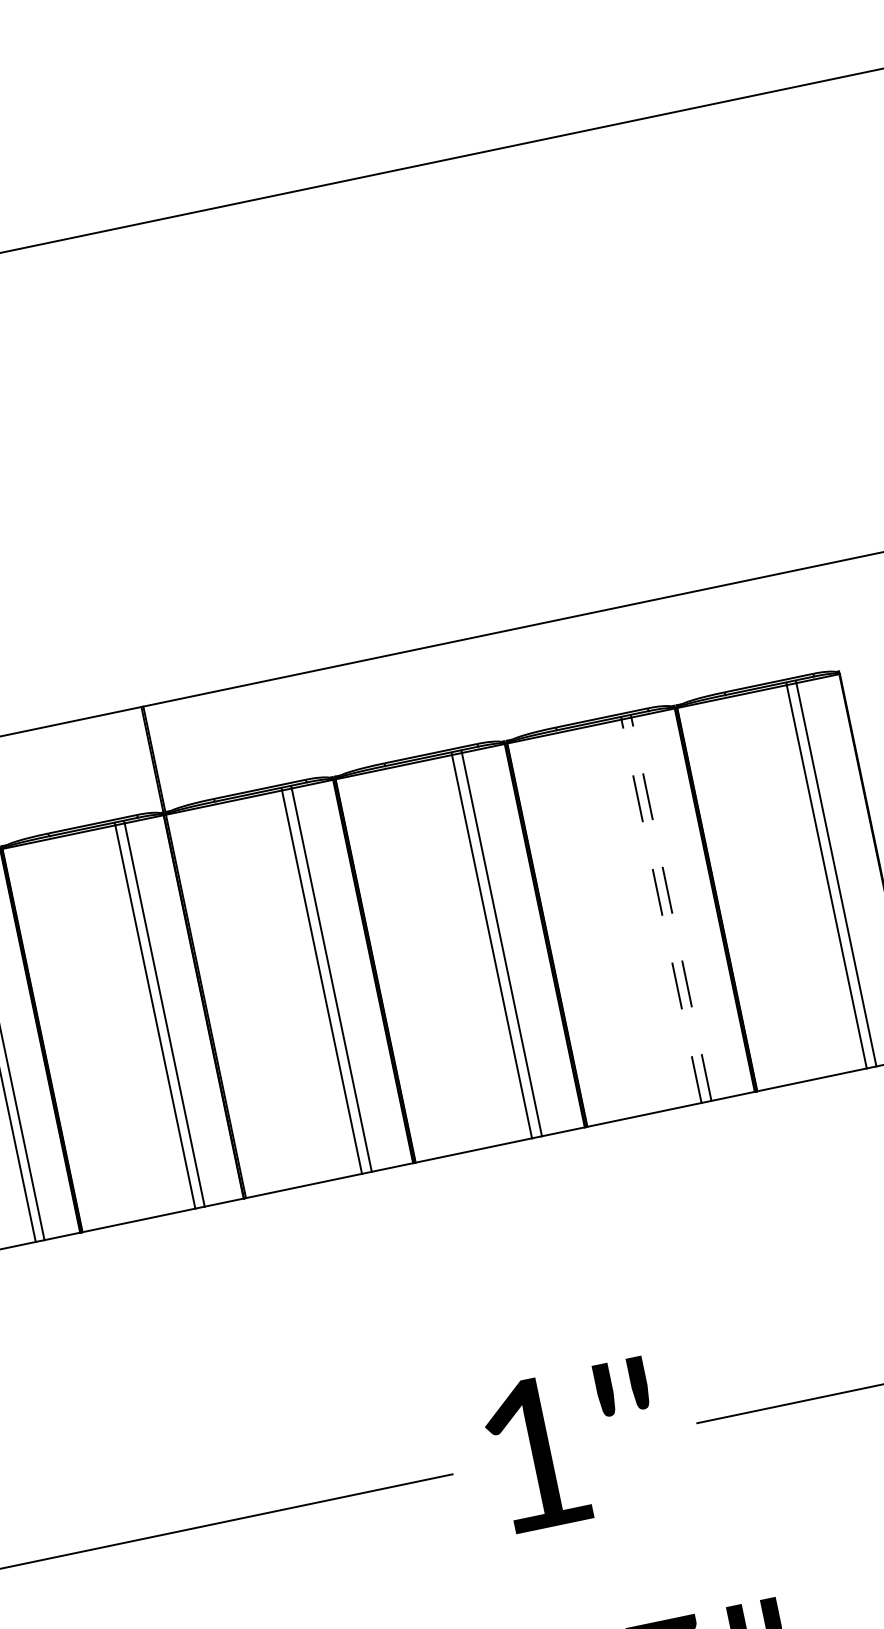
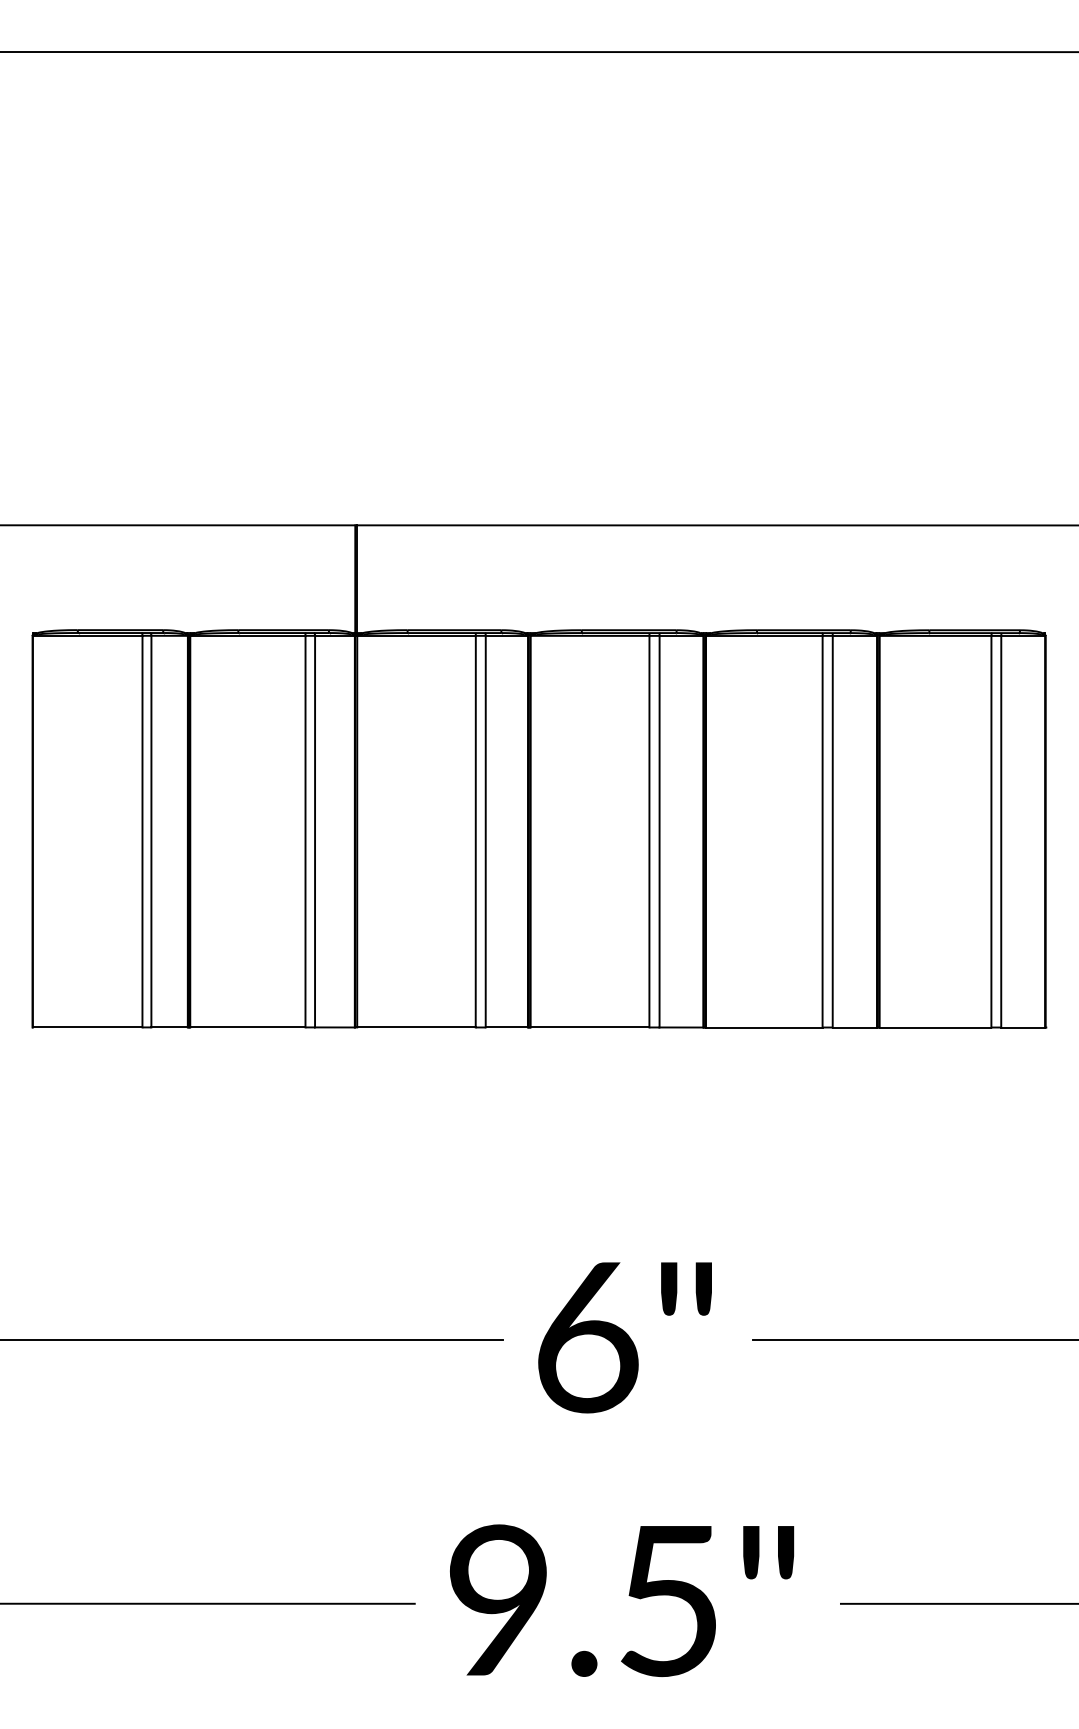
line: (671, 909) -> (832, 831), dashed -> solid
line: (661, 911) -> (822, 831), dashed -> solid
text: (535, 1454) -> (588, 1337), 1" -> 6"

